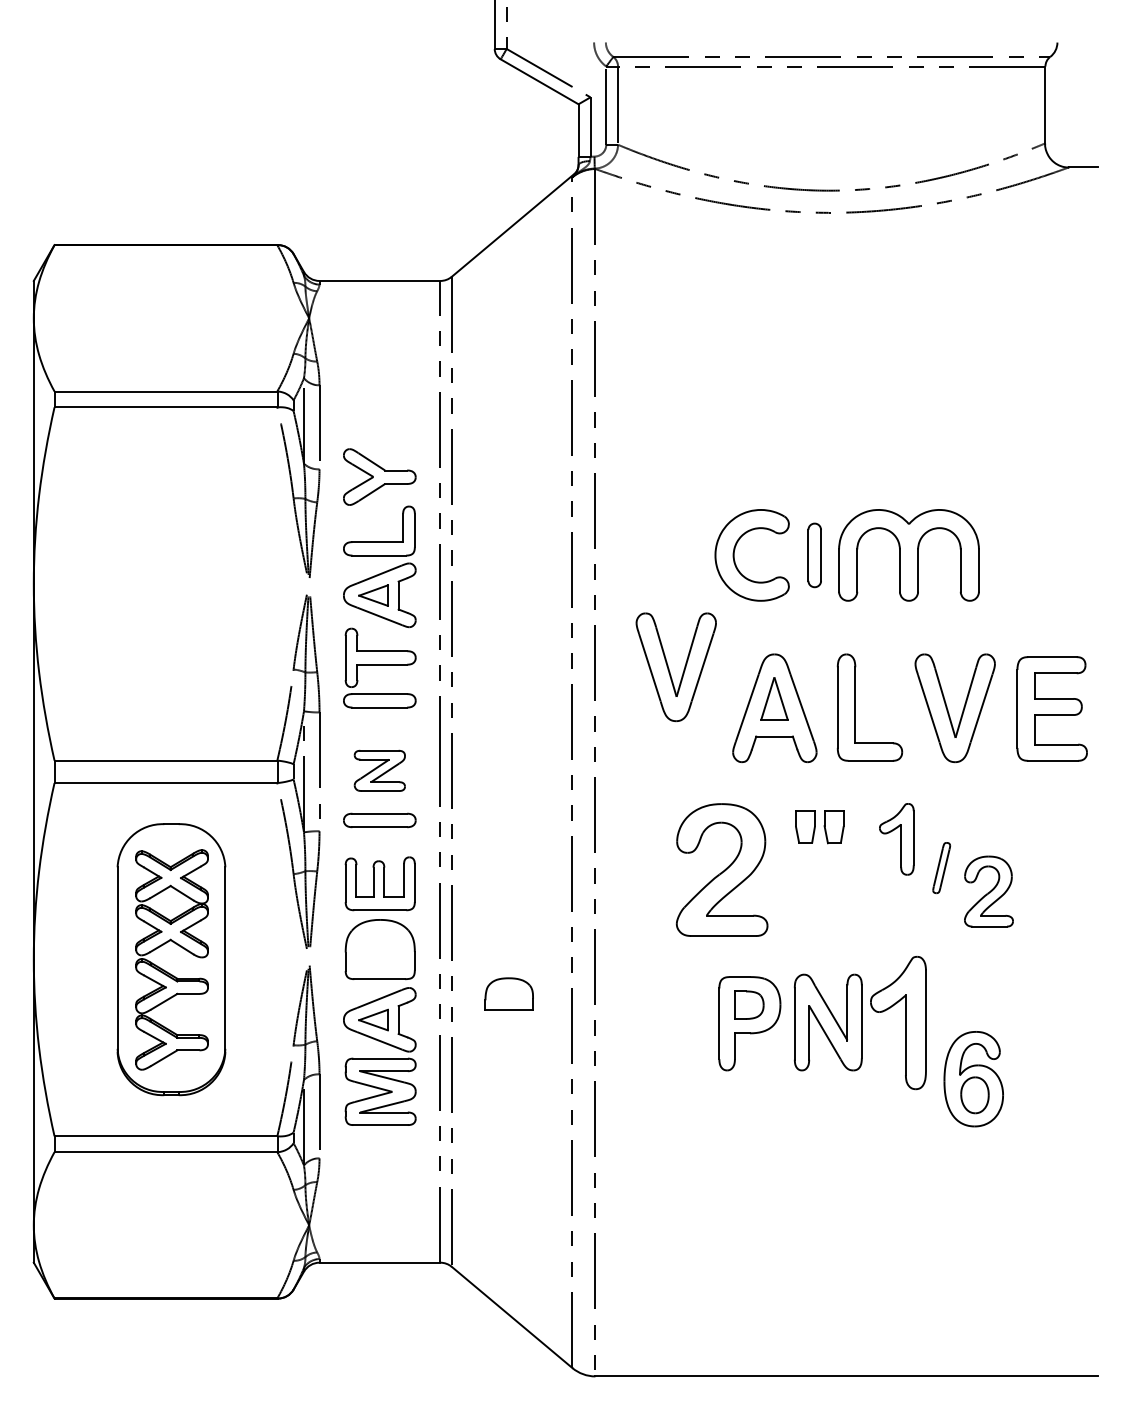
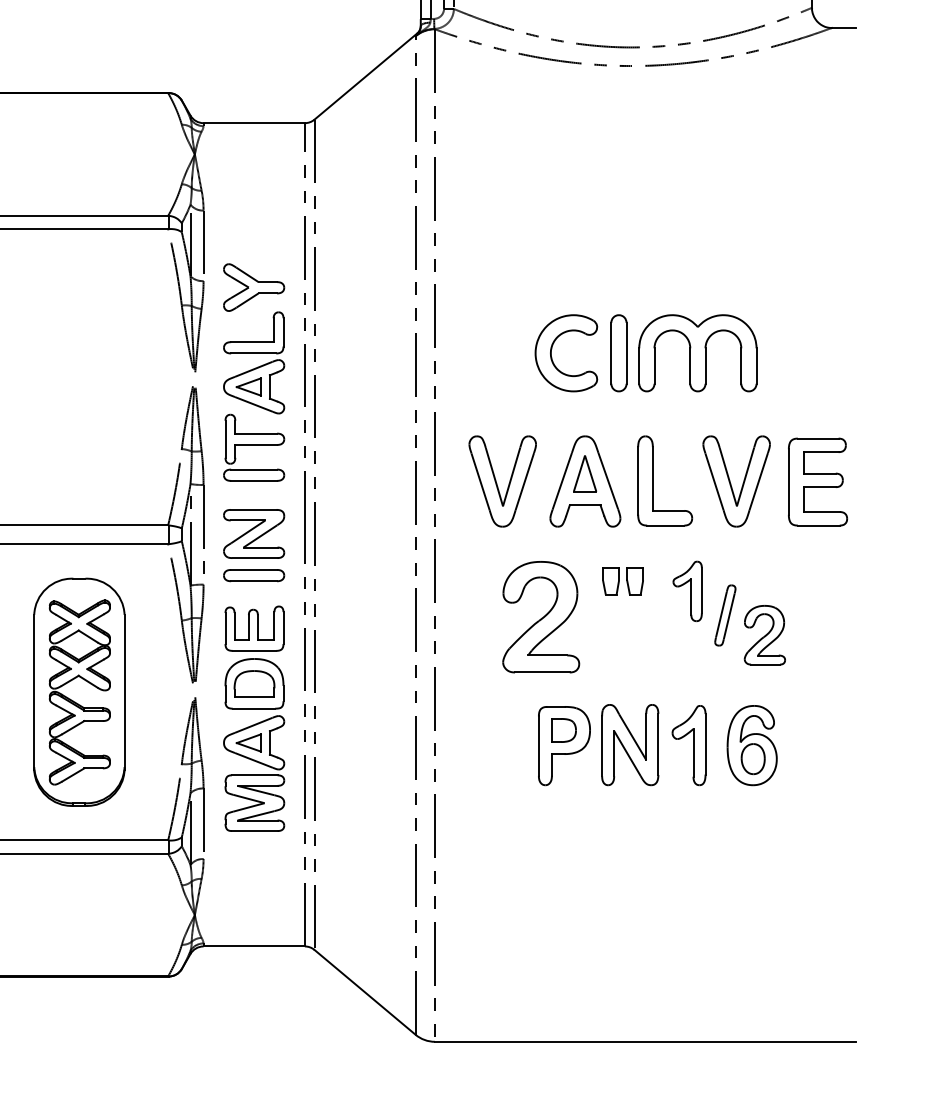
part: (814, 555) -> (618, 353), size x1.43
part: (669, 668) -> (497, 482), moved
part: (379, 770) -> (253, 533), size x1.43
part: (941, 867) -> (725, 615), size x1.43
part: (508, 993) -> (253, 683), moved
part: (898, 1023) -> (689, 745), size x0.71
part: (973, 1079) -> (751, 745), moved

